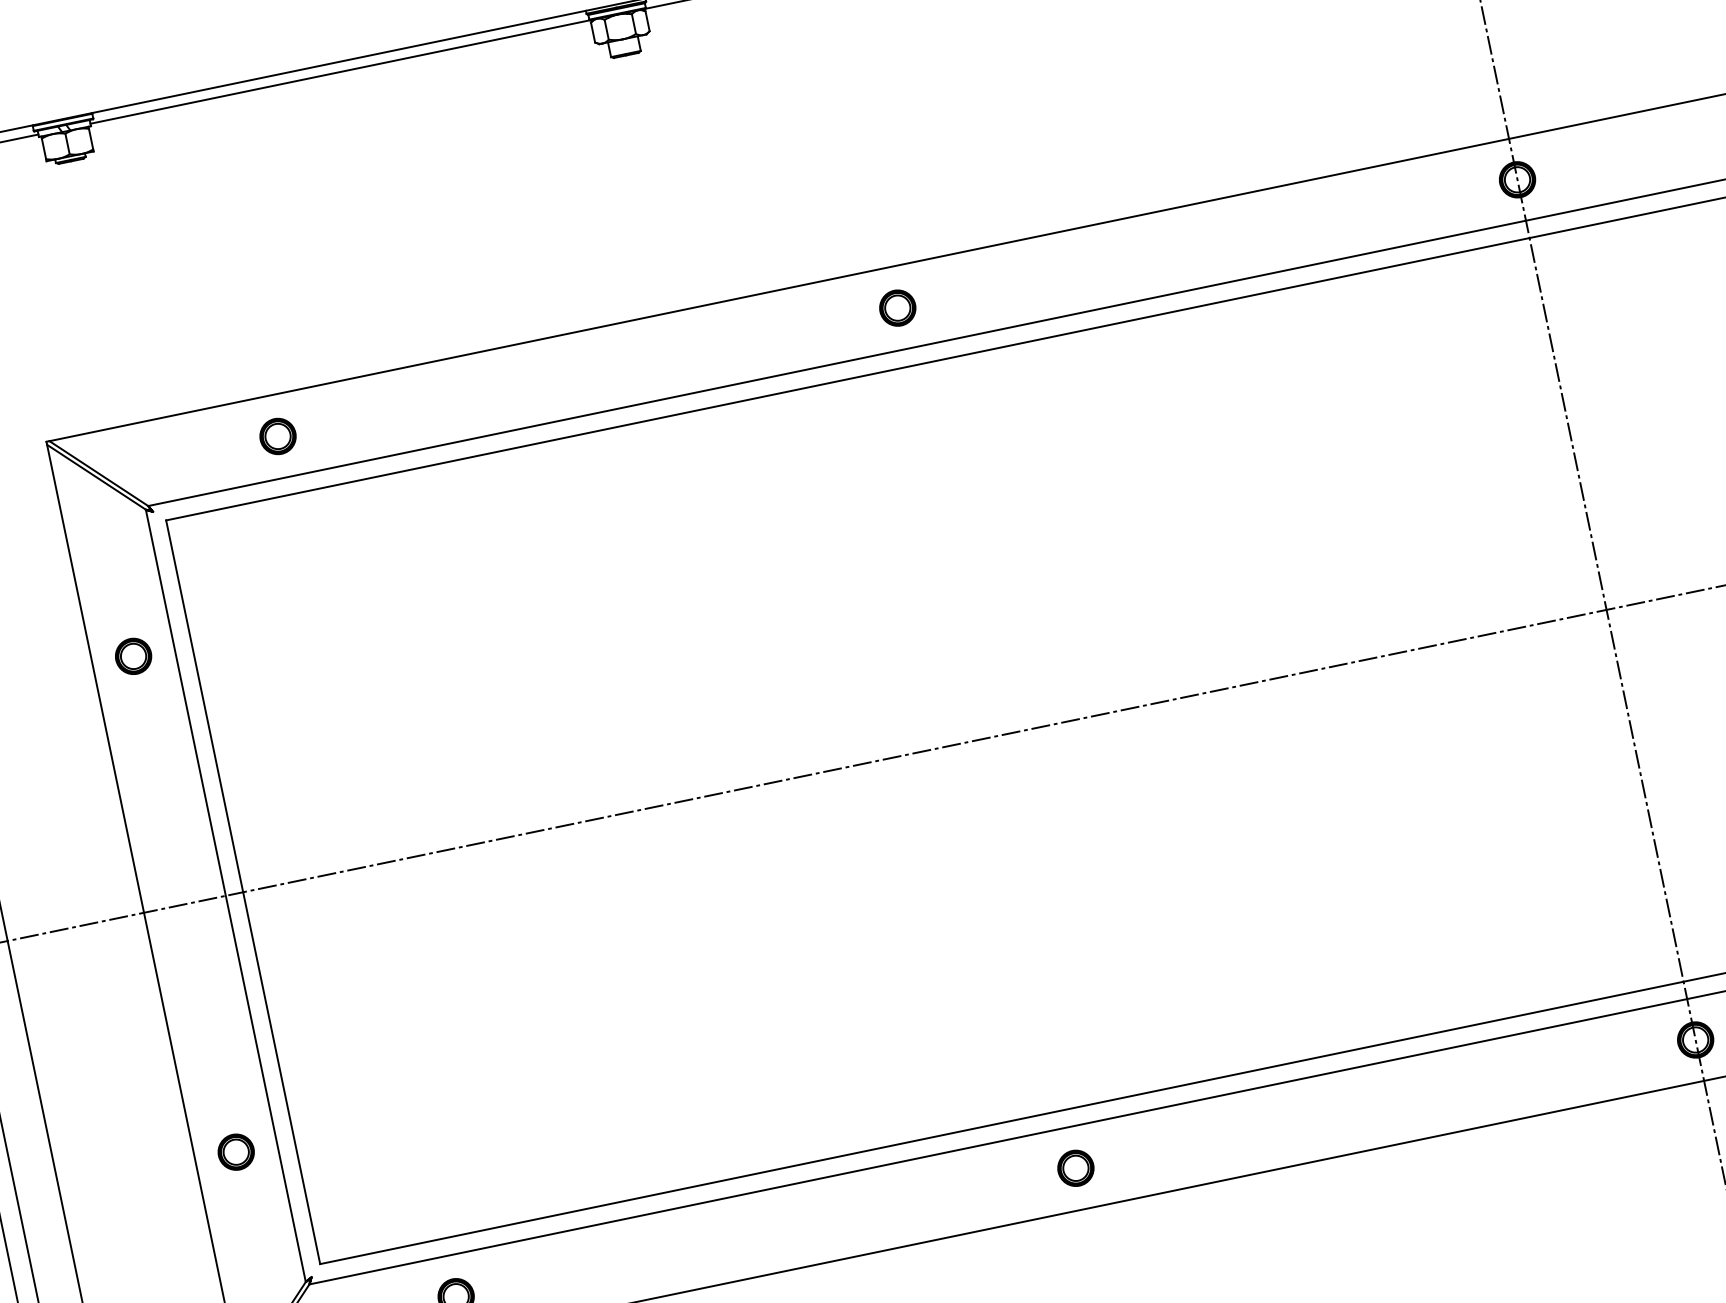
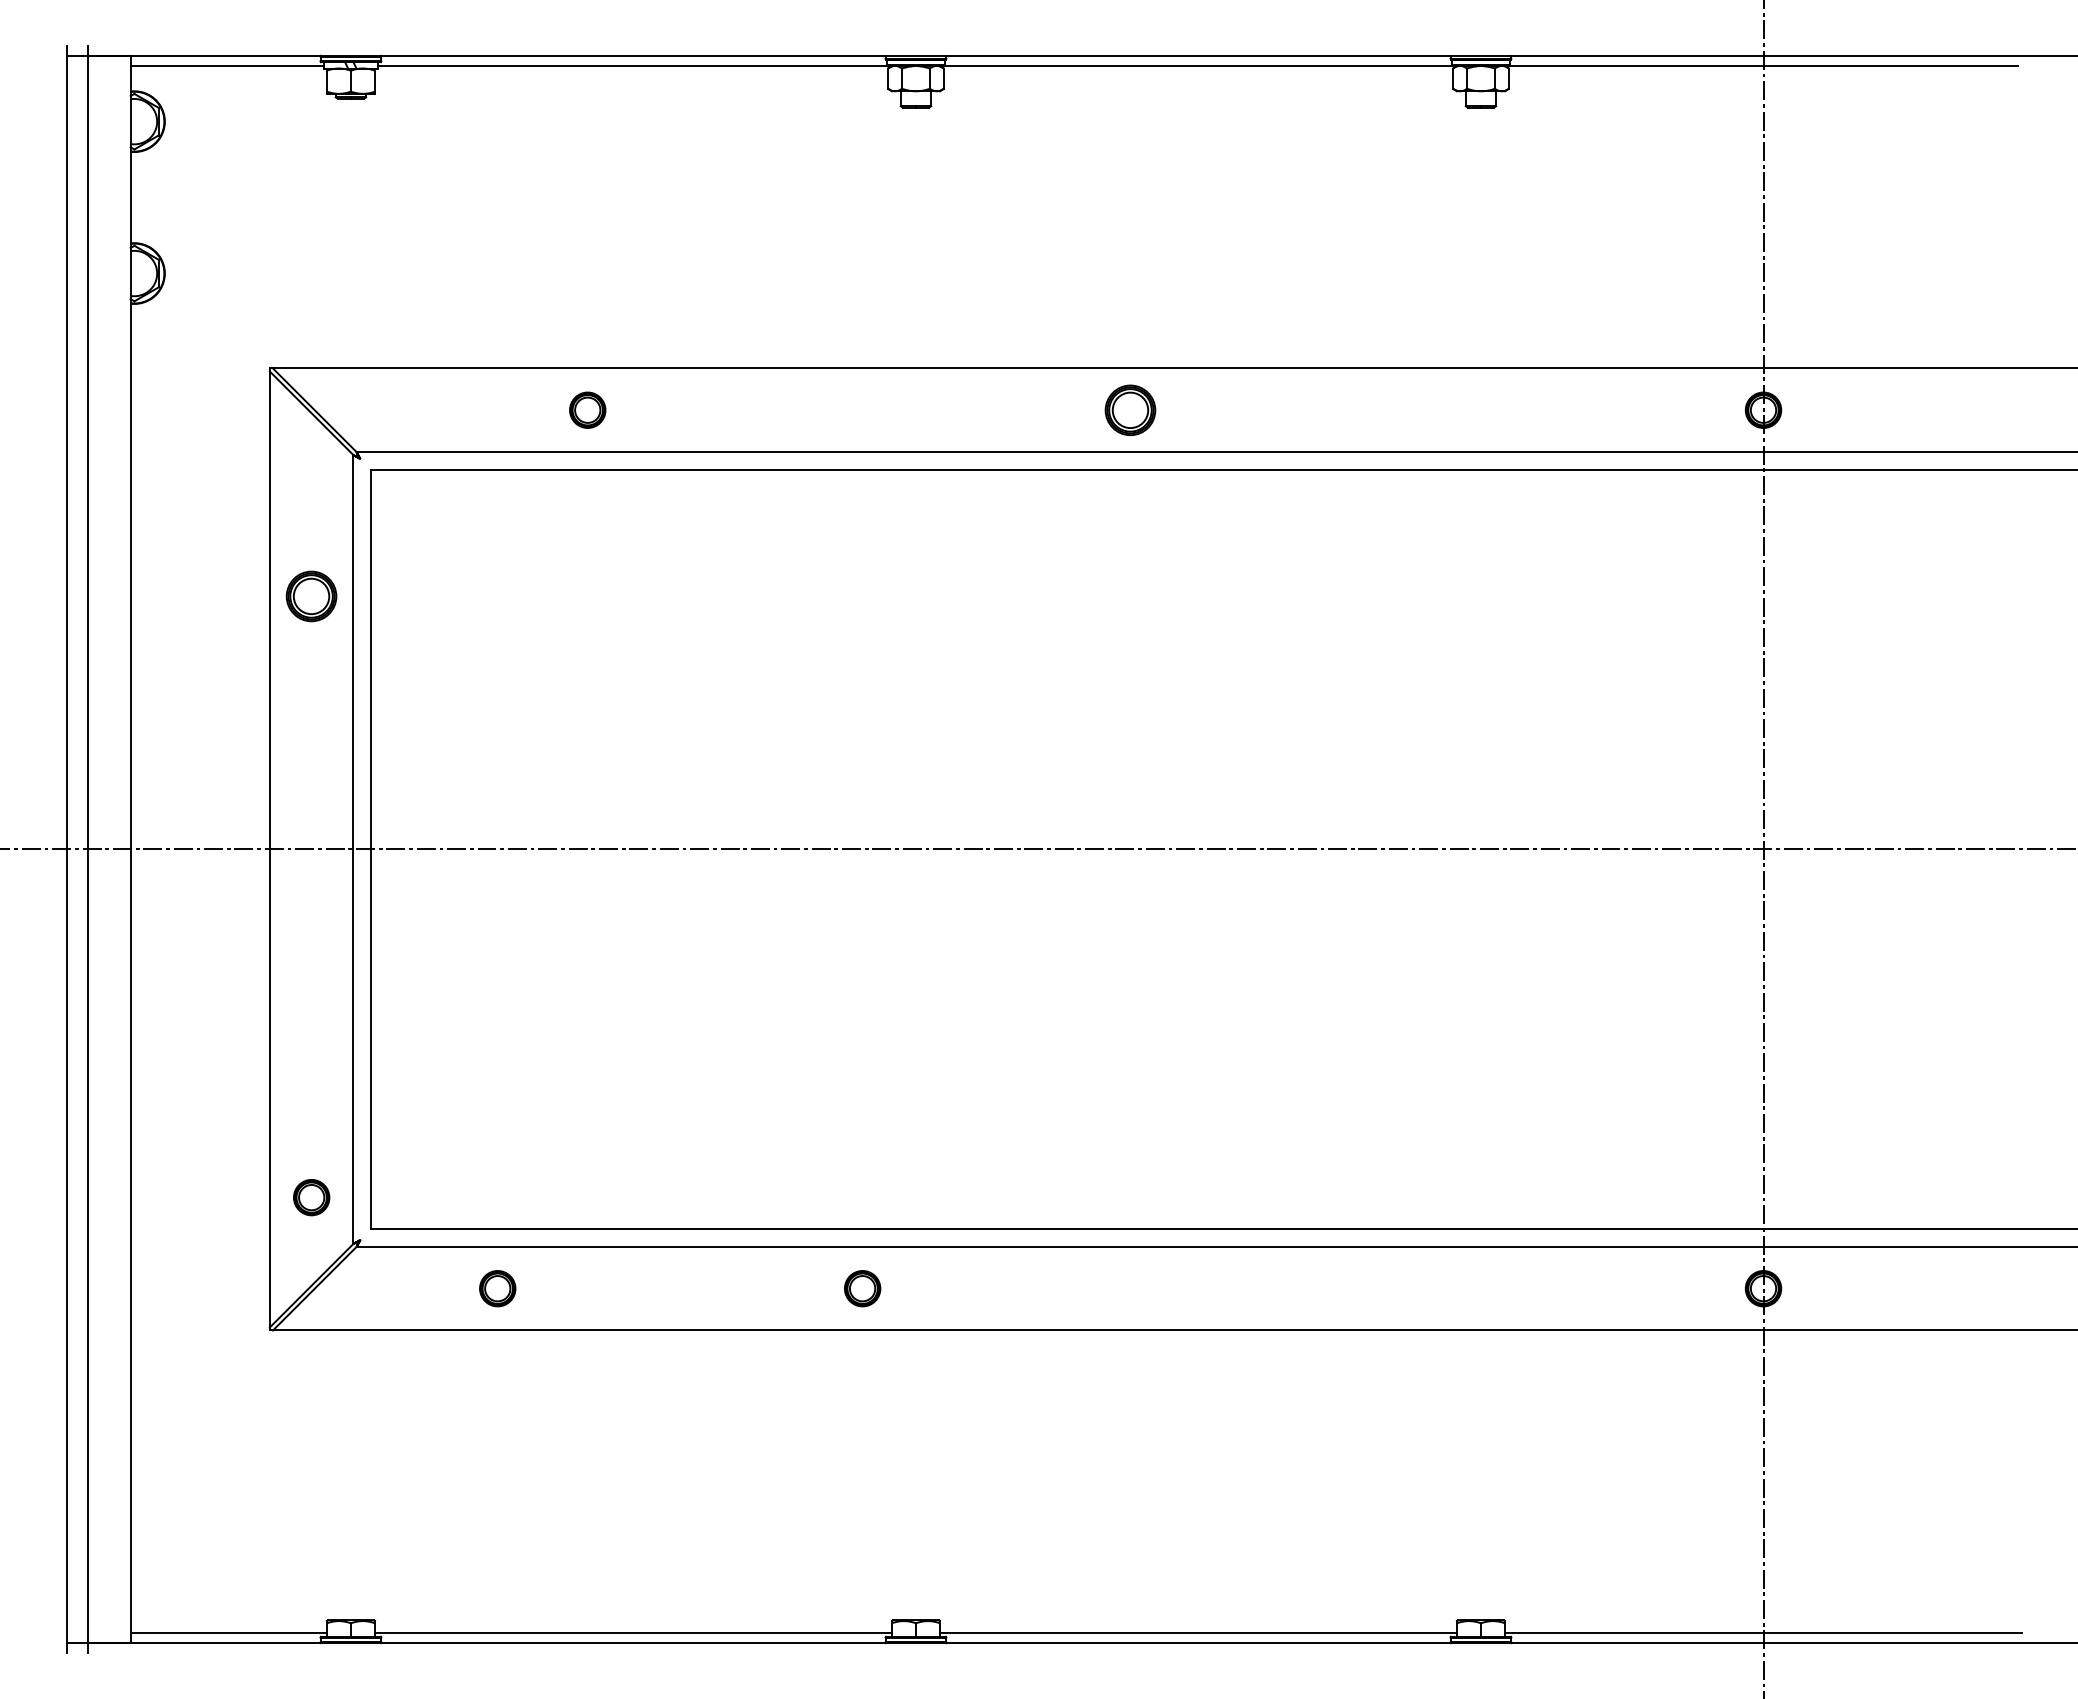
part: (897, 307) -> (1130, 409), size x1.4
part: (277, 435) -> (587, 409), moved
part: (133, 655) -> (311, 595), size x1.4
part: (236, 1152) -> (311, 1197), moved
part: (1075, 1168) -> (862, 1288), moved

